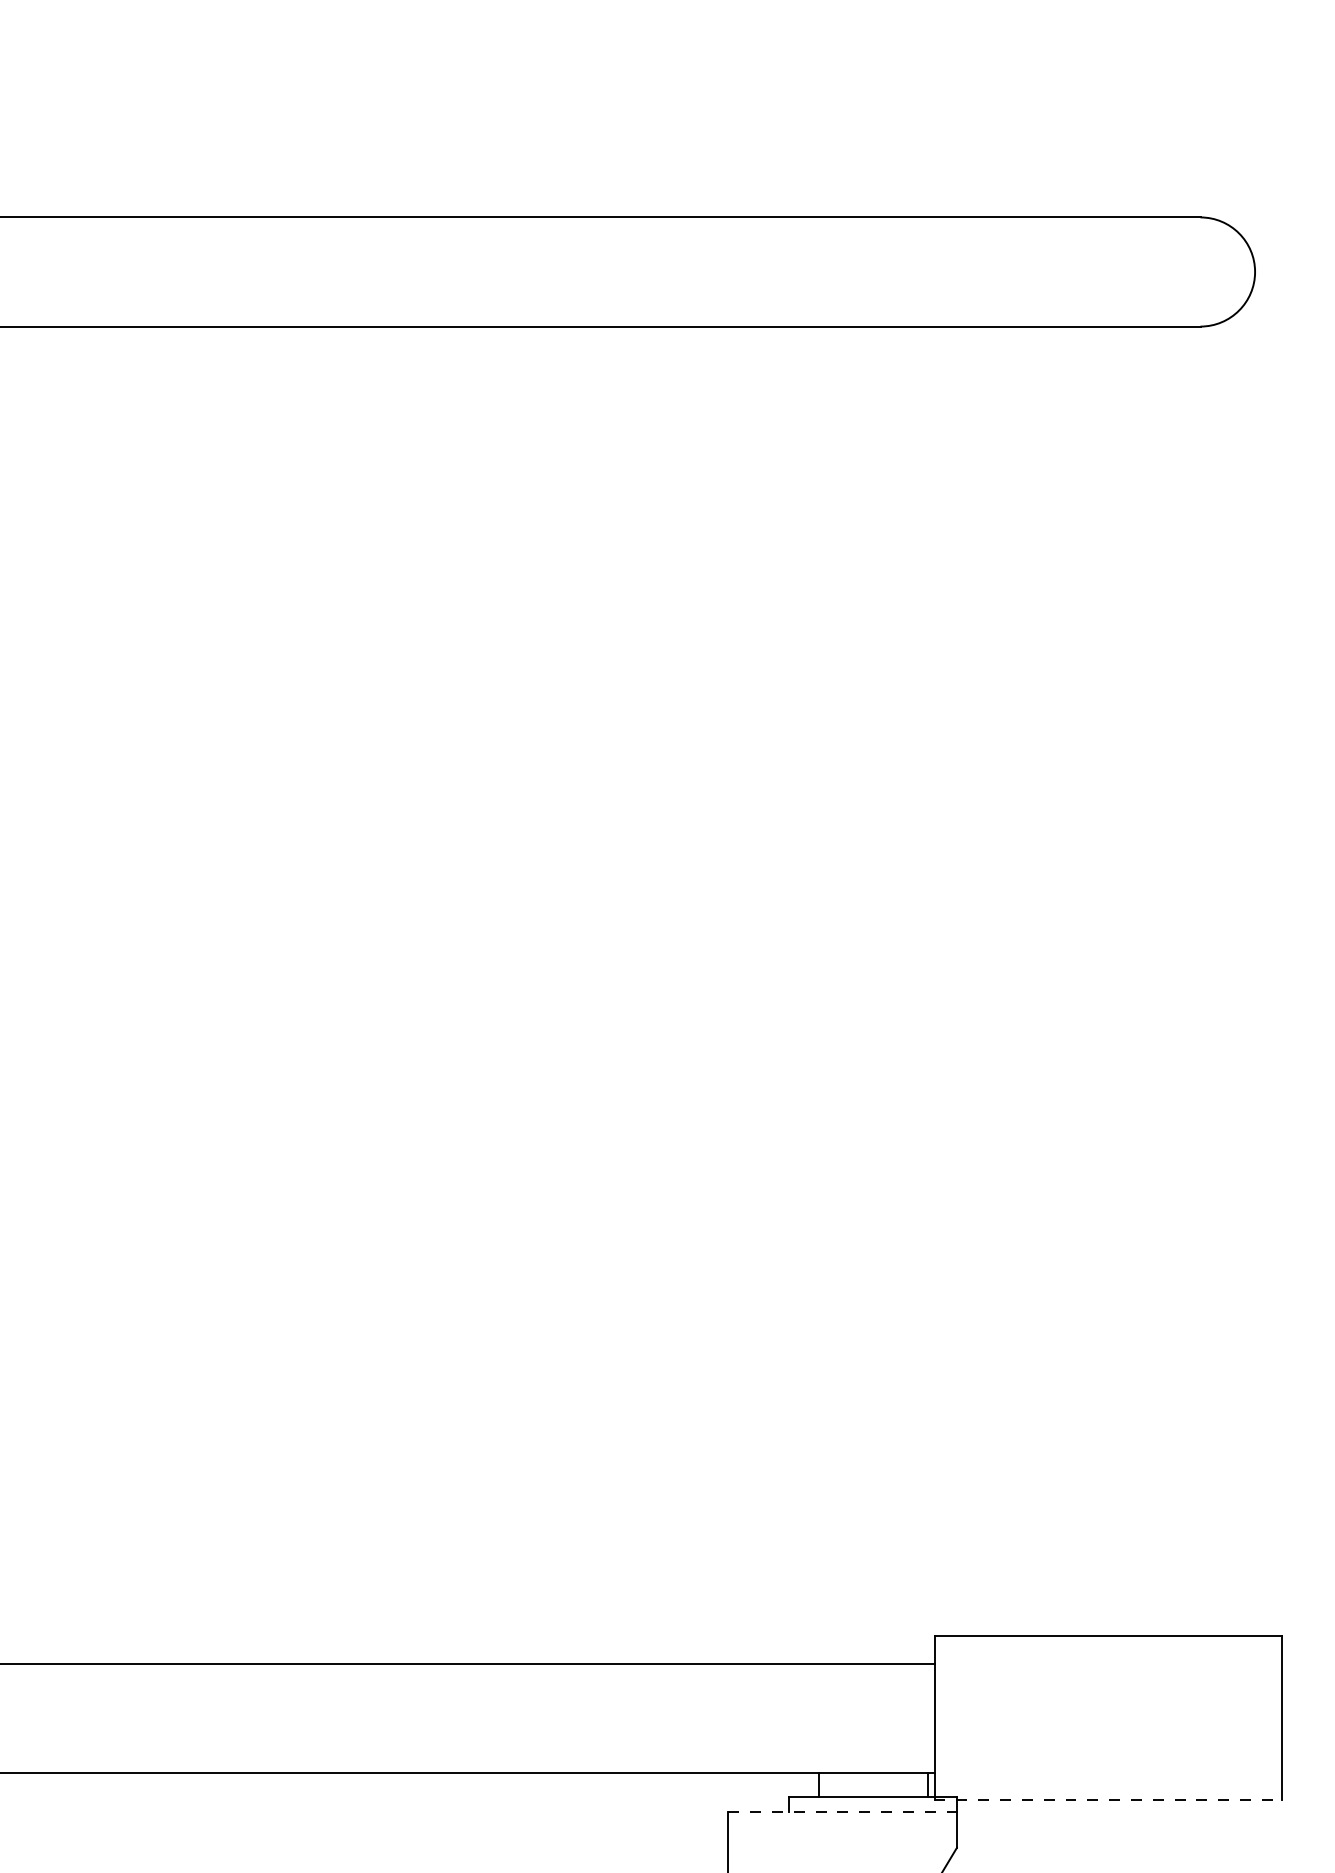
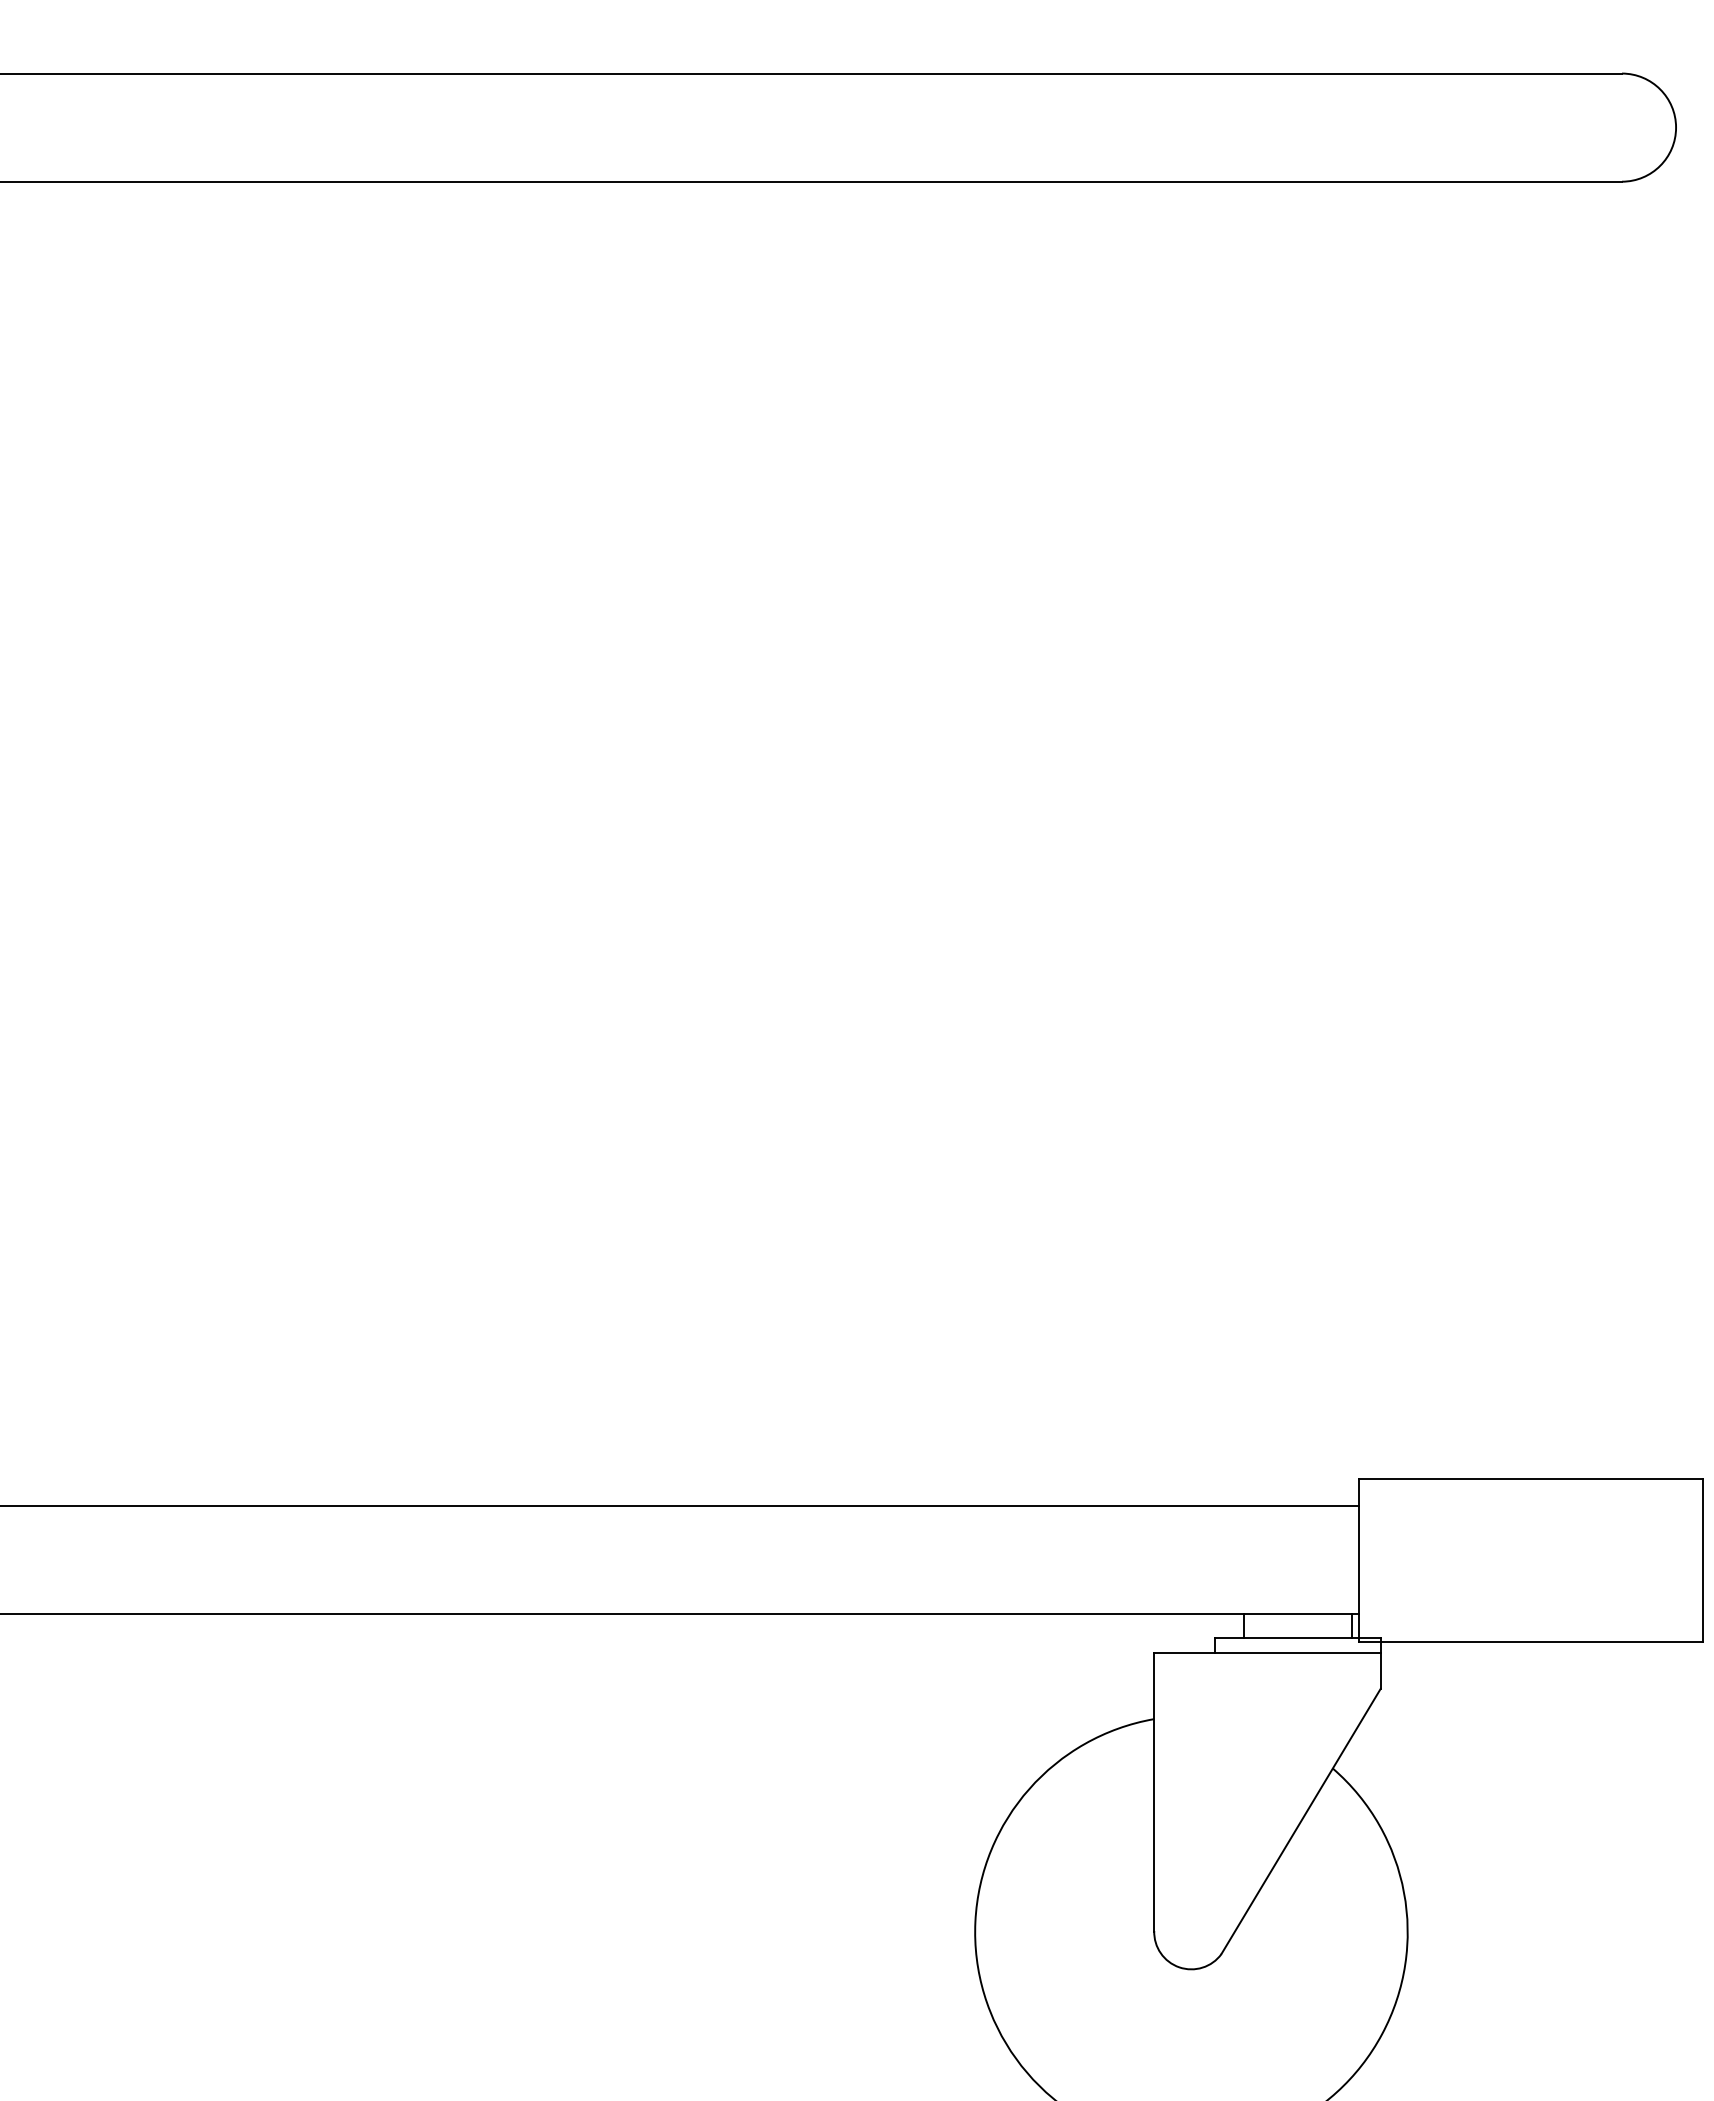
line: (1109, 1800) -> (1531, 1641), dashed -> solid
line: (842, 1812) -> (1267, 1653), dashed -> solid

